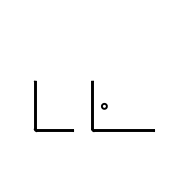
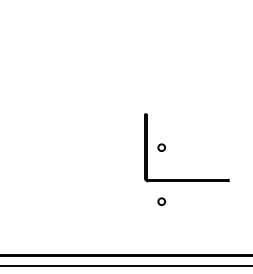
part: (36, 106) -> (69, 147), removed
circle: (104, 146) -> (161, 201), added

